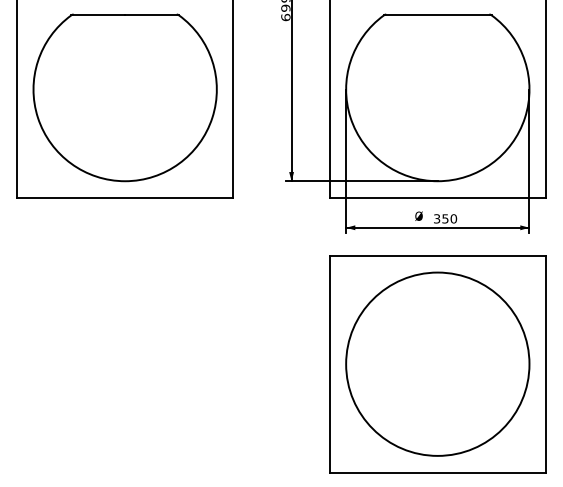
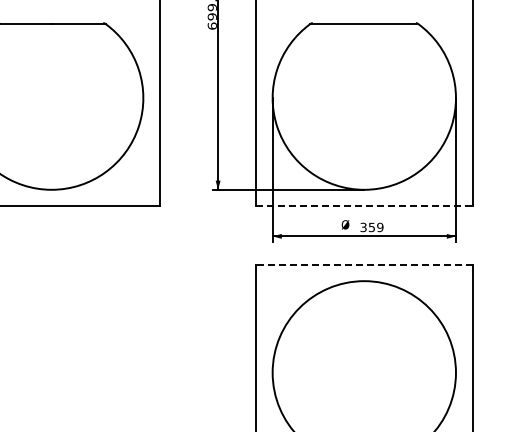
line: (438, 197) -> (365, 206), solid -> dashed
text: (453, 218) -> (380, 227), 350 -> 359
line: (437, 255) -> (364, 264), solid -> dashed

